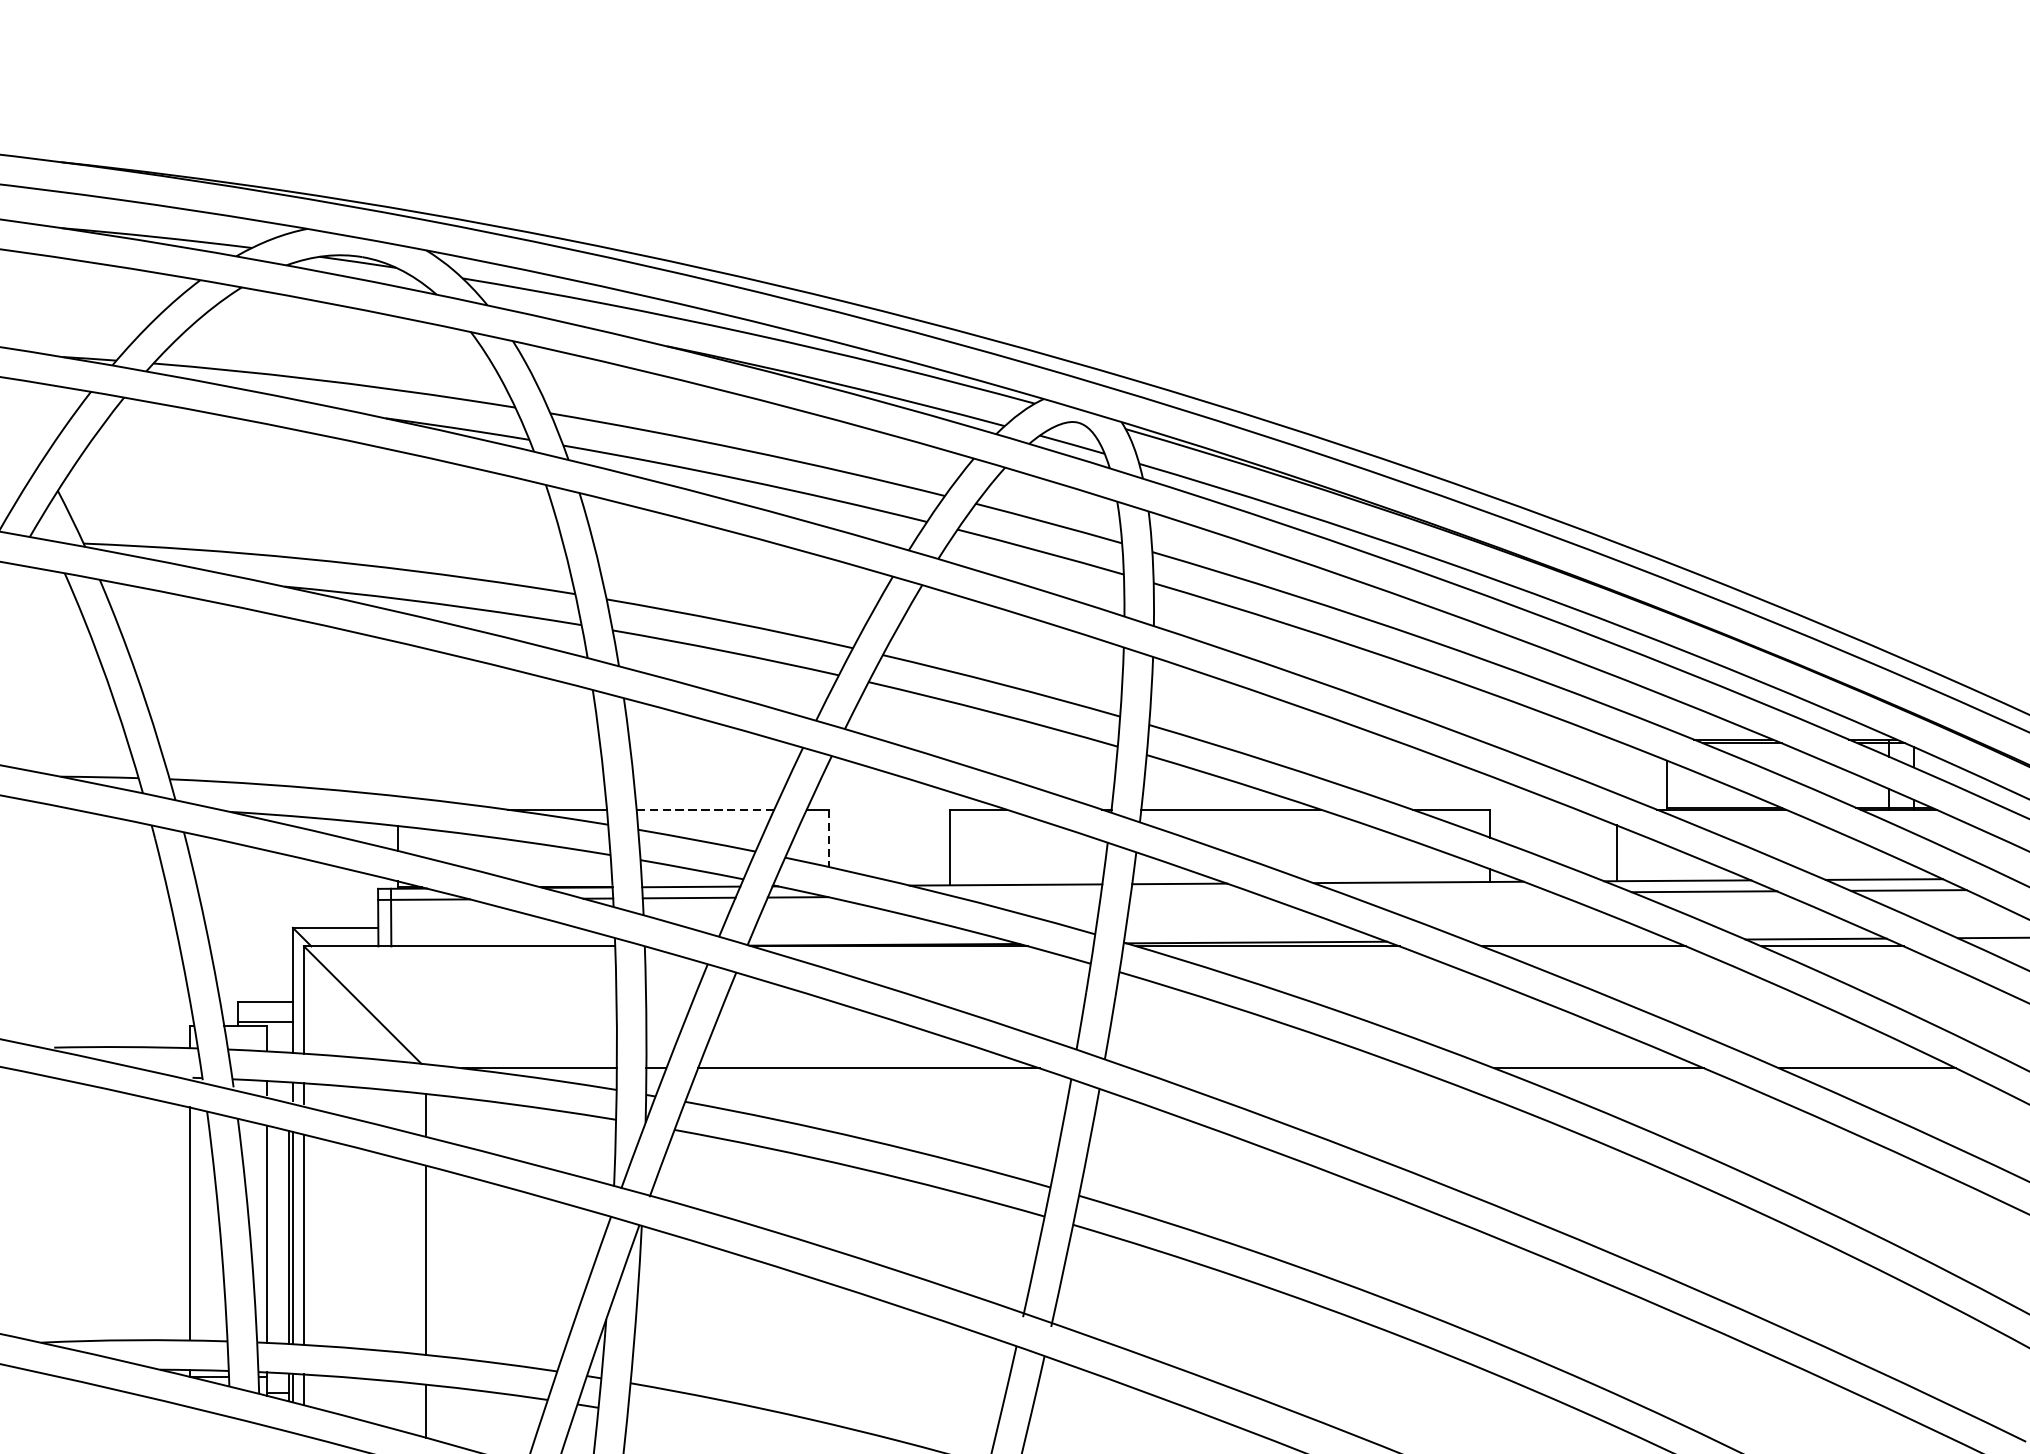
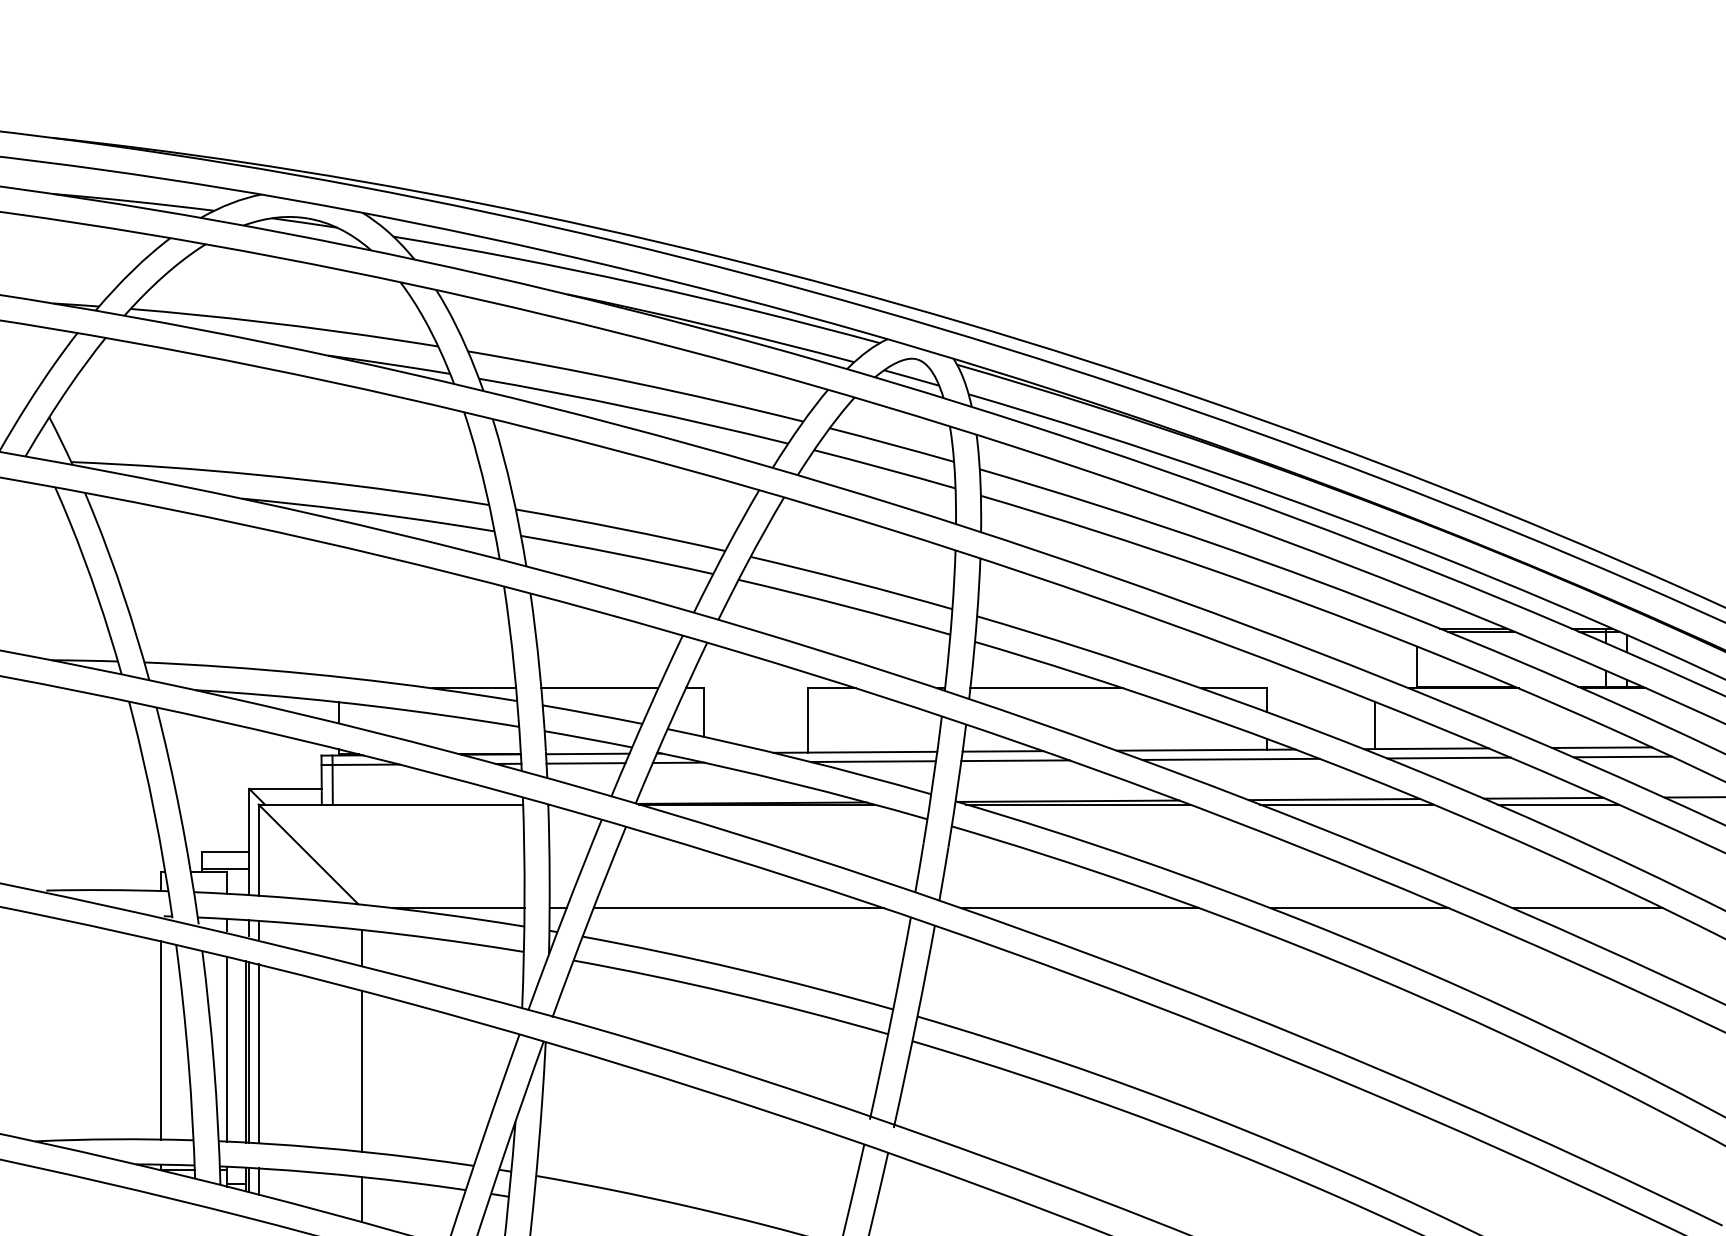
line: (705, 809) -> (599, 688), dashed -> solid
line: (828, 839) -> (704, 713), dashed -> solid
line: (1447, 892) -> (1230, 758), added
line: (1194, 894) -> (1015, 760), added
line: (1027, 895) -> (873, 761), added
line: (1569, 940) -> (1334, 799), added
line: (1270, 1068) -> (1080, 908), added

